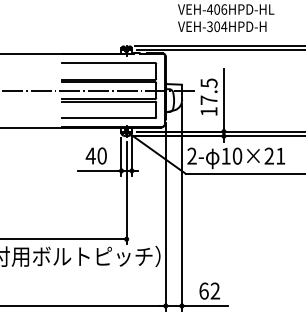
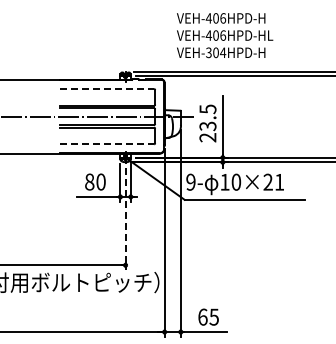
line: (108, 63) -> (107, 89), solid -> dashed
text: (208, 105) -> (207, 131), 17.5 -> 23.5
line: (108, 118) -> (107, 144), solid -> dashed
text: (90, 155) -> (89, 181), 40 -> 80
text: (191, 156) -> (190, 182), 2- -> 9-
line: (126, 193) -> (125, 219), solid -> dashed
text: (214, 290) -> (213, 316), 62 -> 65

